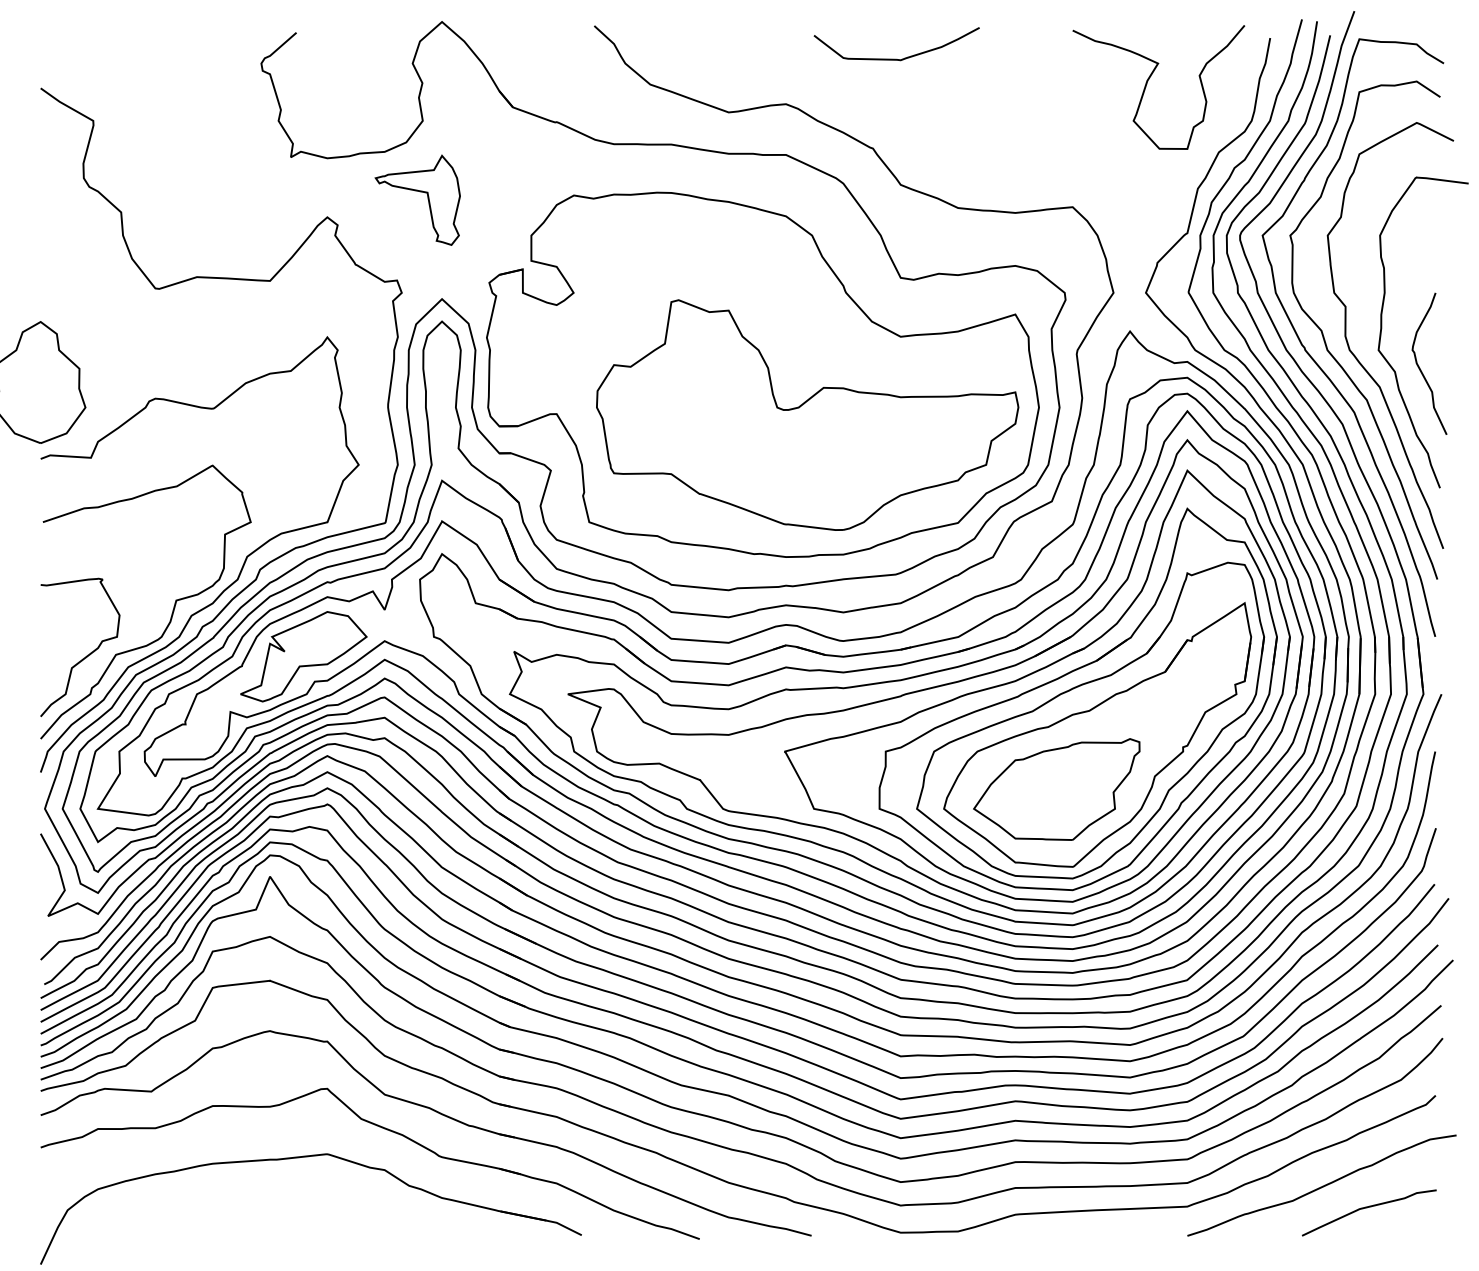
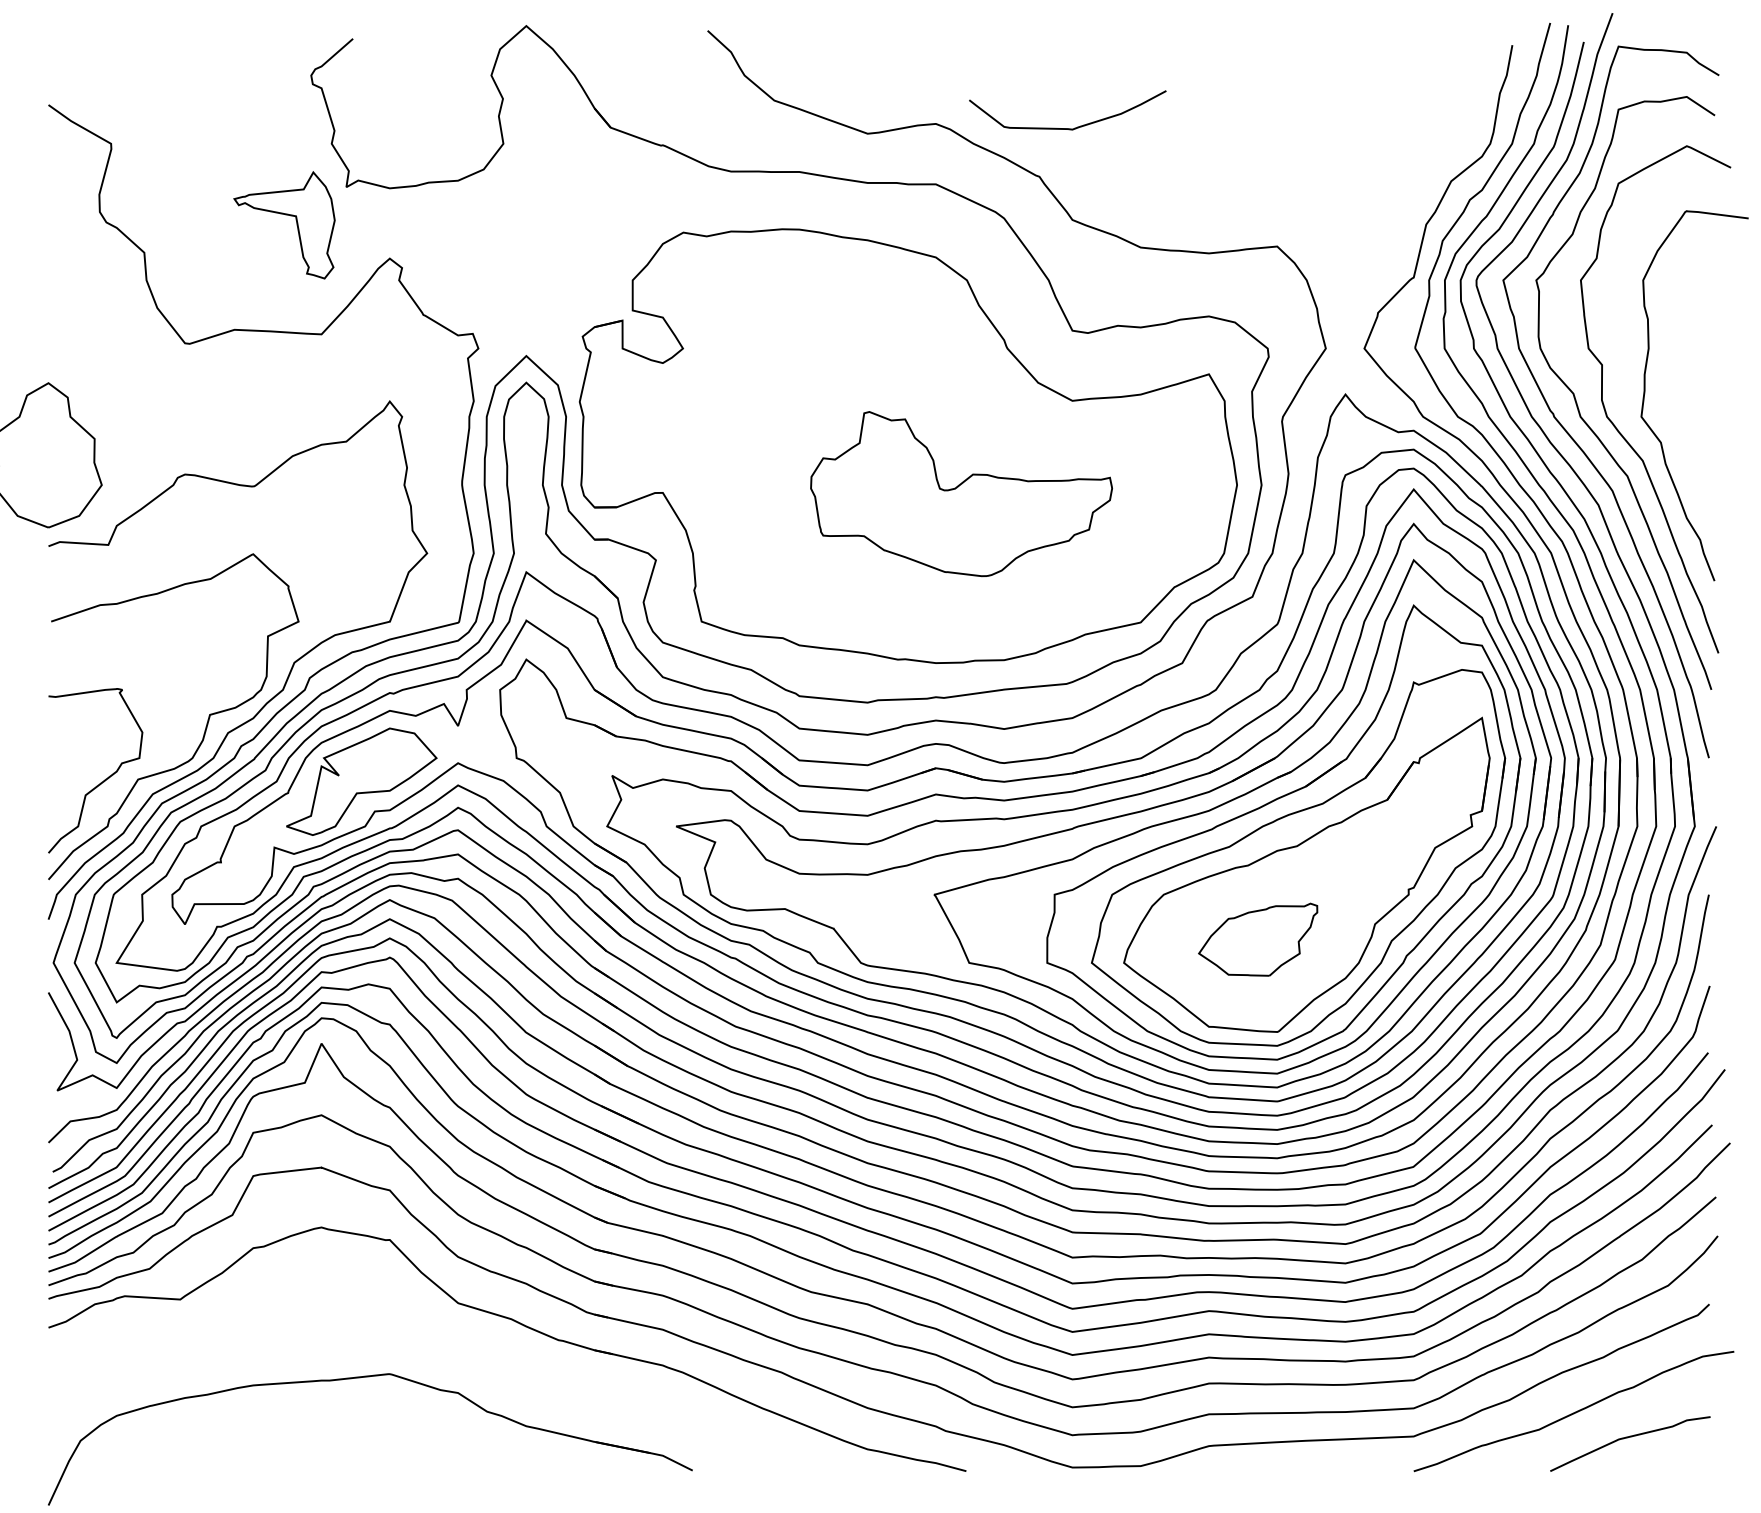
curve: (896, 59) -> (1067, 128), moved
curve: (1147, 82) -> (1366, 98), removed
part: (418, 192) -> (285, 215), moved
curve: (1420, 368) -> (1691, 438), removed
part: (807, 414) -> (961, 493), size x0.6
part: (1056, 789) -> (1257, 939), size x0.6
part: (382, 1128) -> (455, 1343), removed

